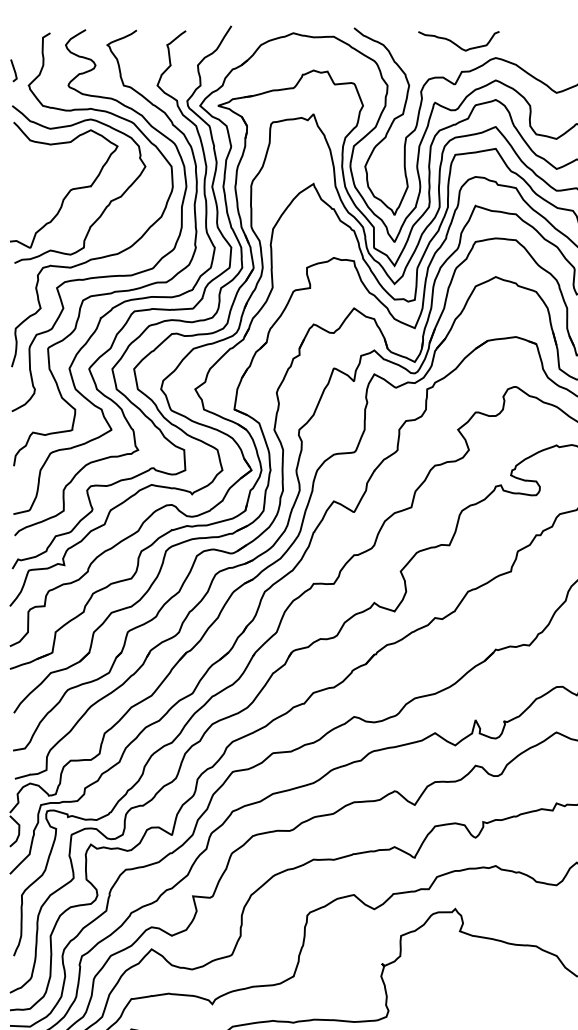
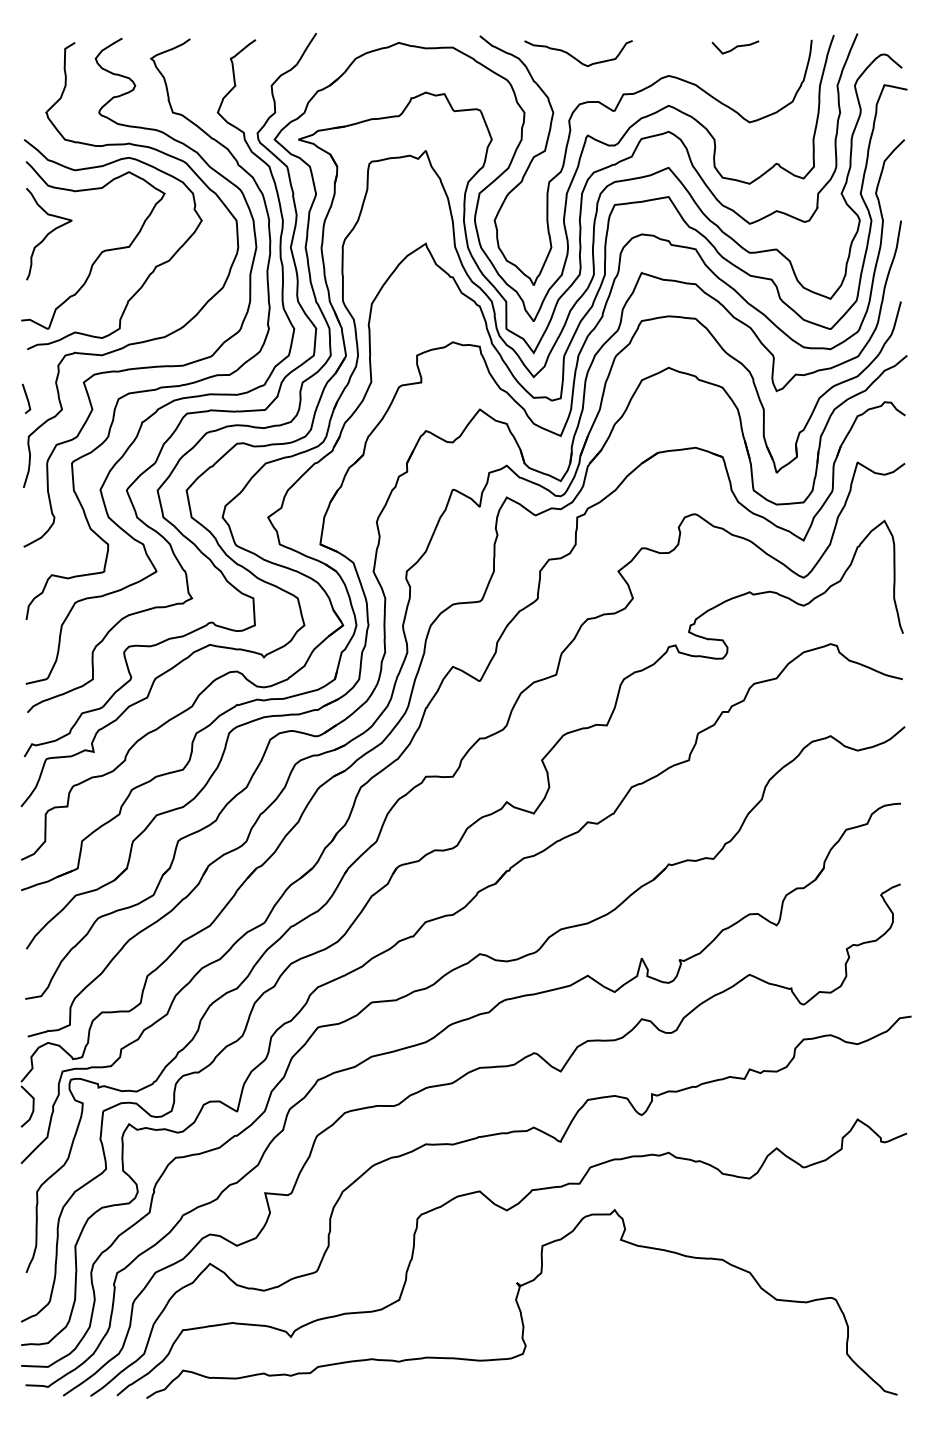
curve: (545, 36) -> (735, 47), added
curve: (455, 43) -> (574, 56), moved
line: (13, 70) -> (26, 398), moved
curve: (31, 177) -> (49, 234), added

